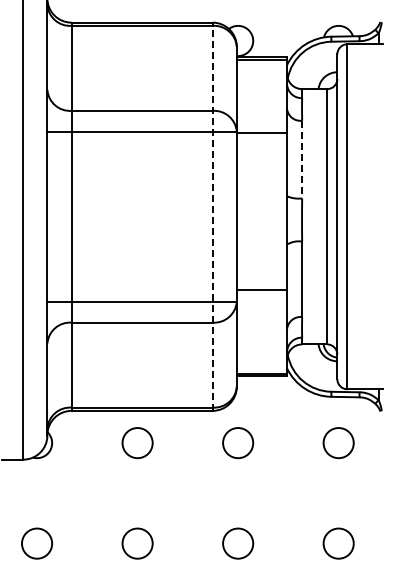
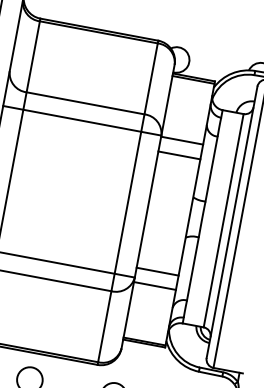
line: (261, 150) -> (179, 155), added
line: (302, 159) -> (211, 169), dashed -> solid
line: (212, 216) -> (127, 202), dashed -> solid
line: (261, 307) -> (154, 286), added

